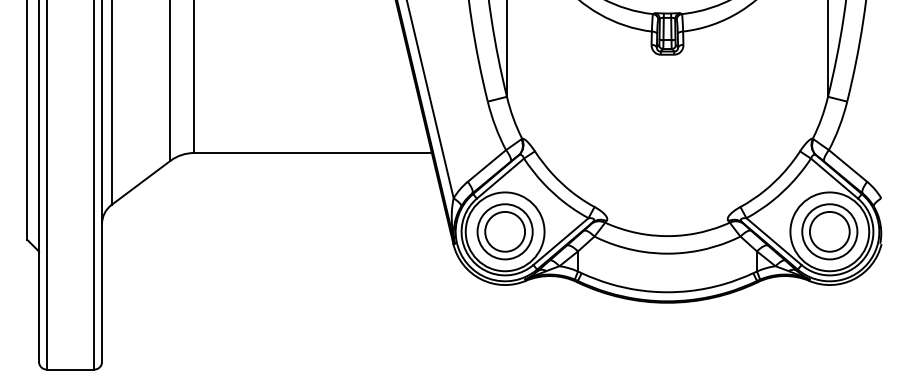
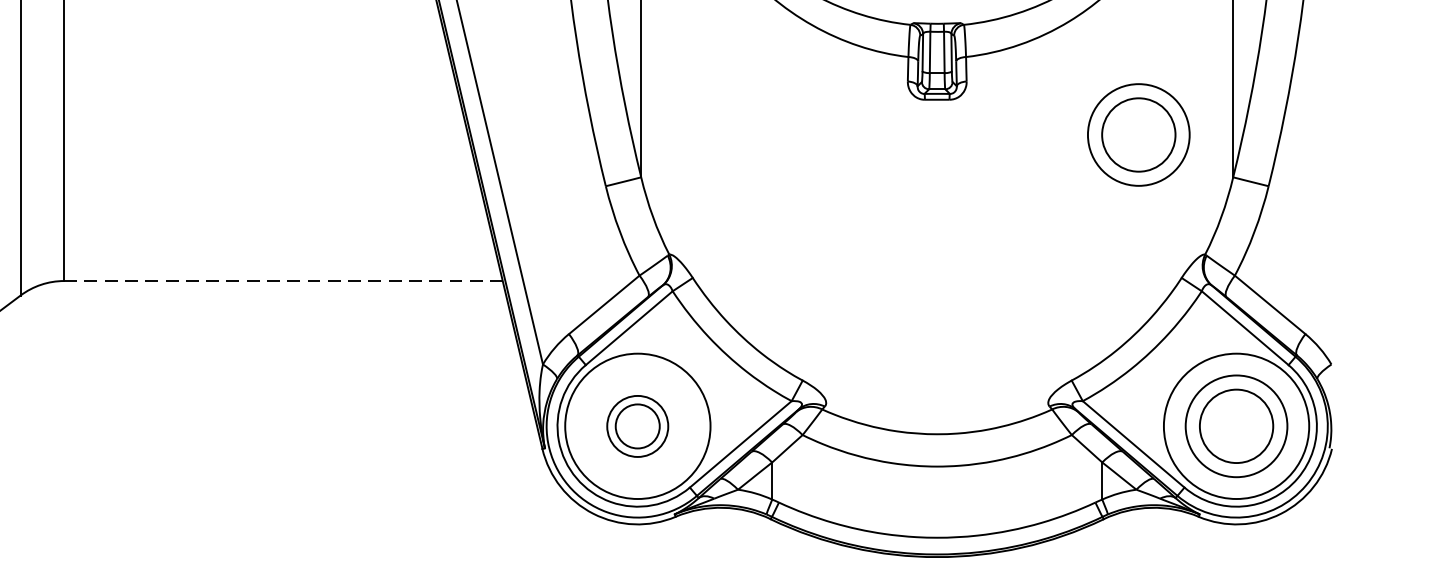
part: (776, 73) -> (1138, 134), added
line: (312, 153) -> (282, 281), solid -> dashed
part: (504, 231) -> (636, 425), size x0.6

